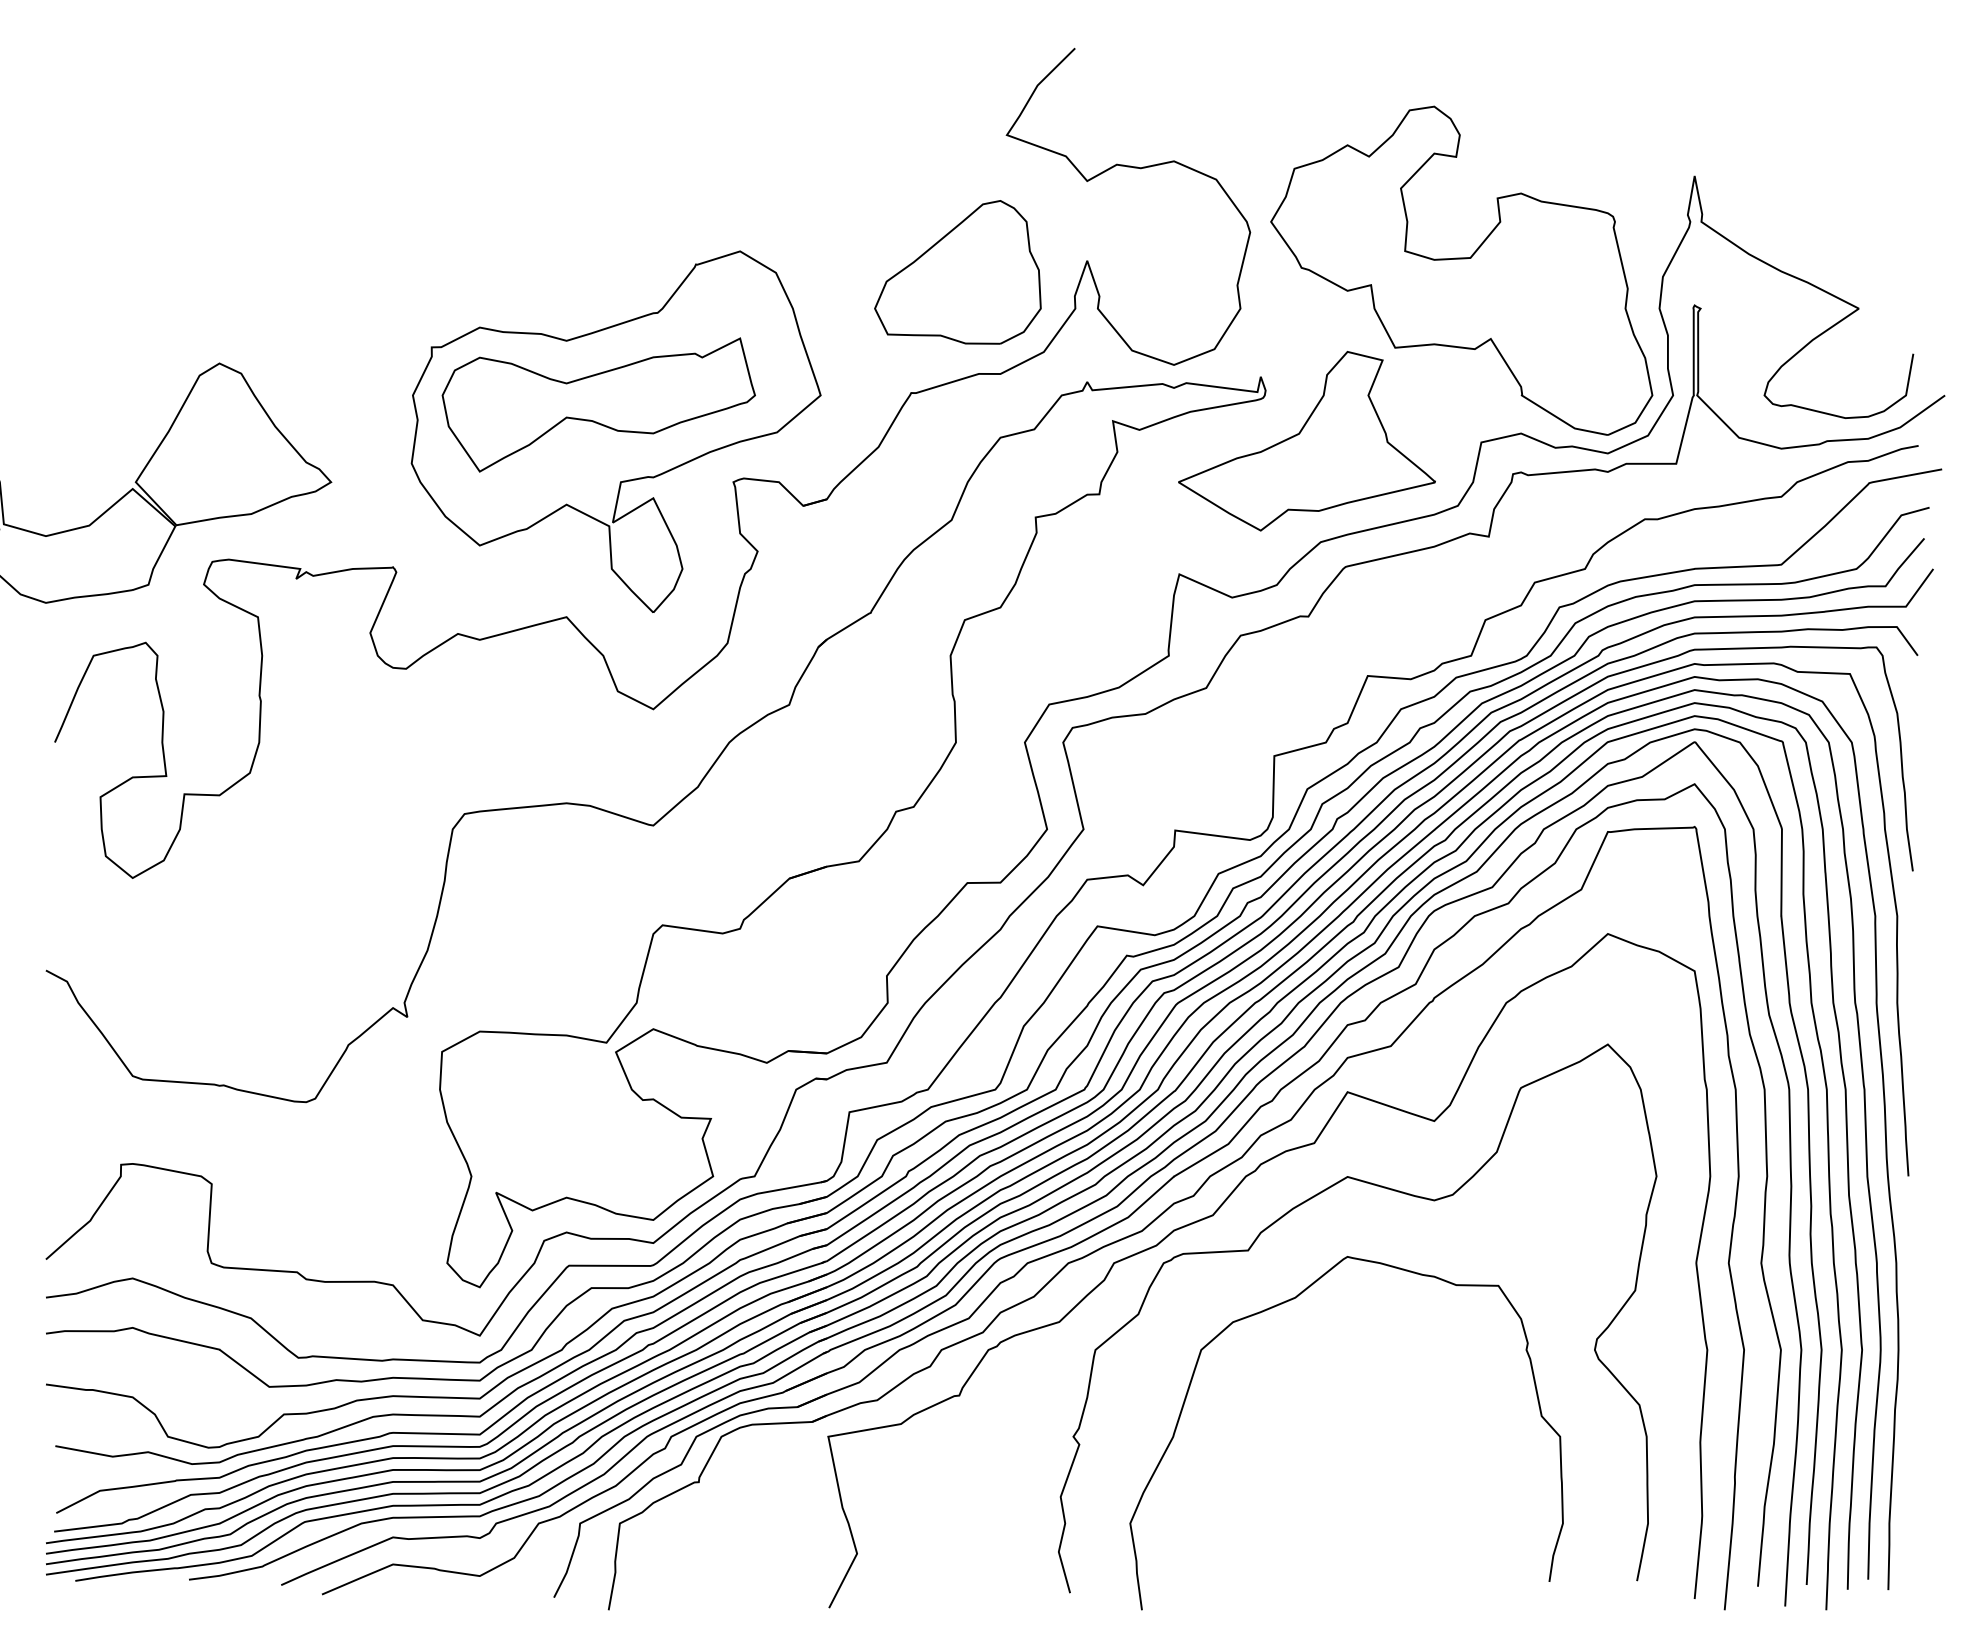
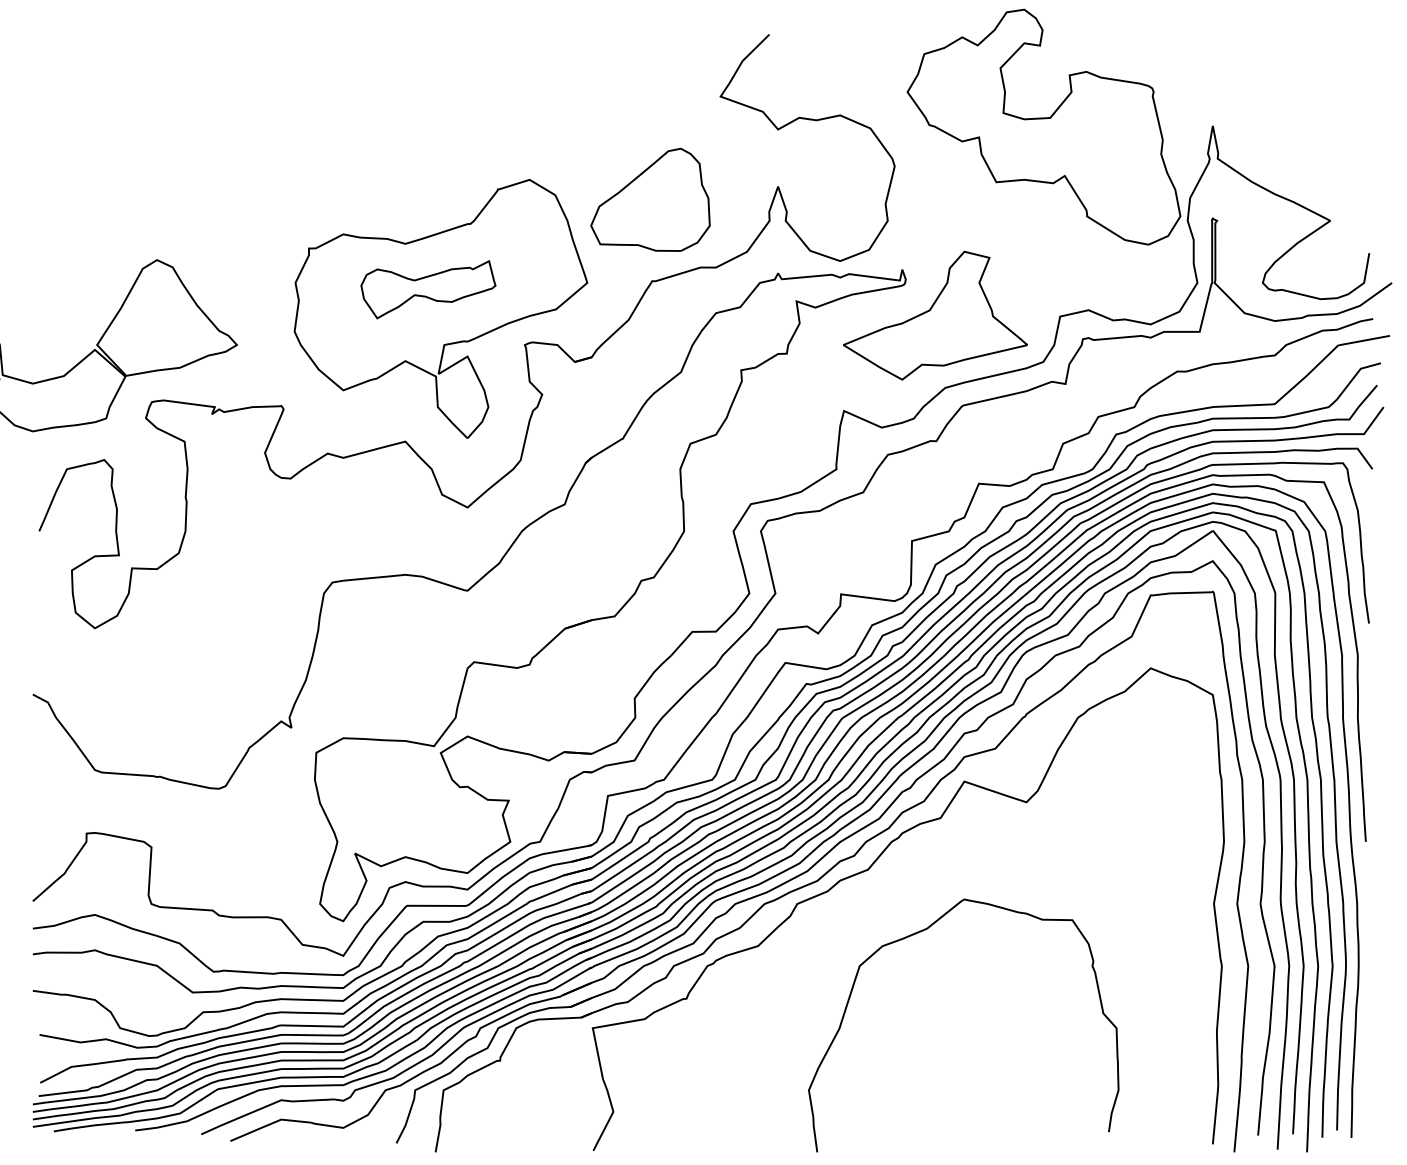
part: (1461, 270) -> (1043, 126), moved
part: (957, 272) -> (650, 199), moved
part: (598, 404) -> (428, 289), size x0.6
curve: (1287, 1214) -> (921, 869), removed

